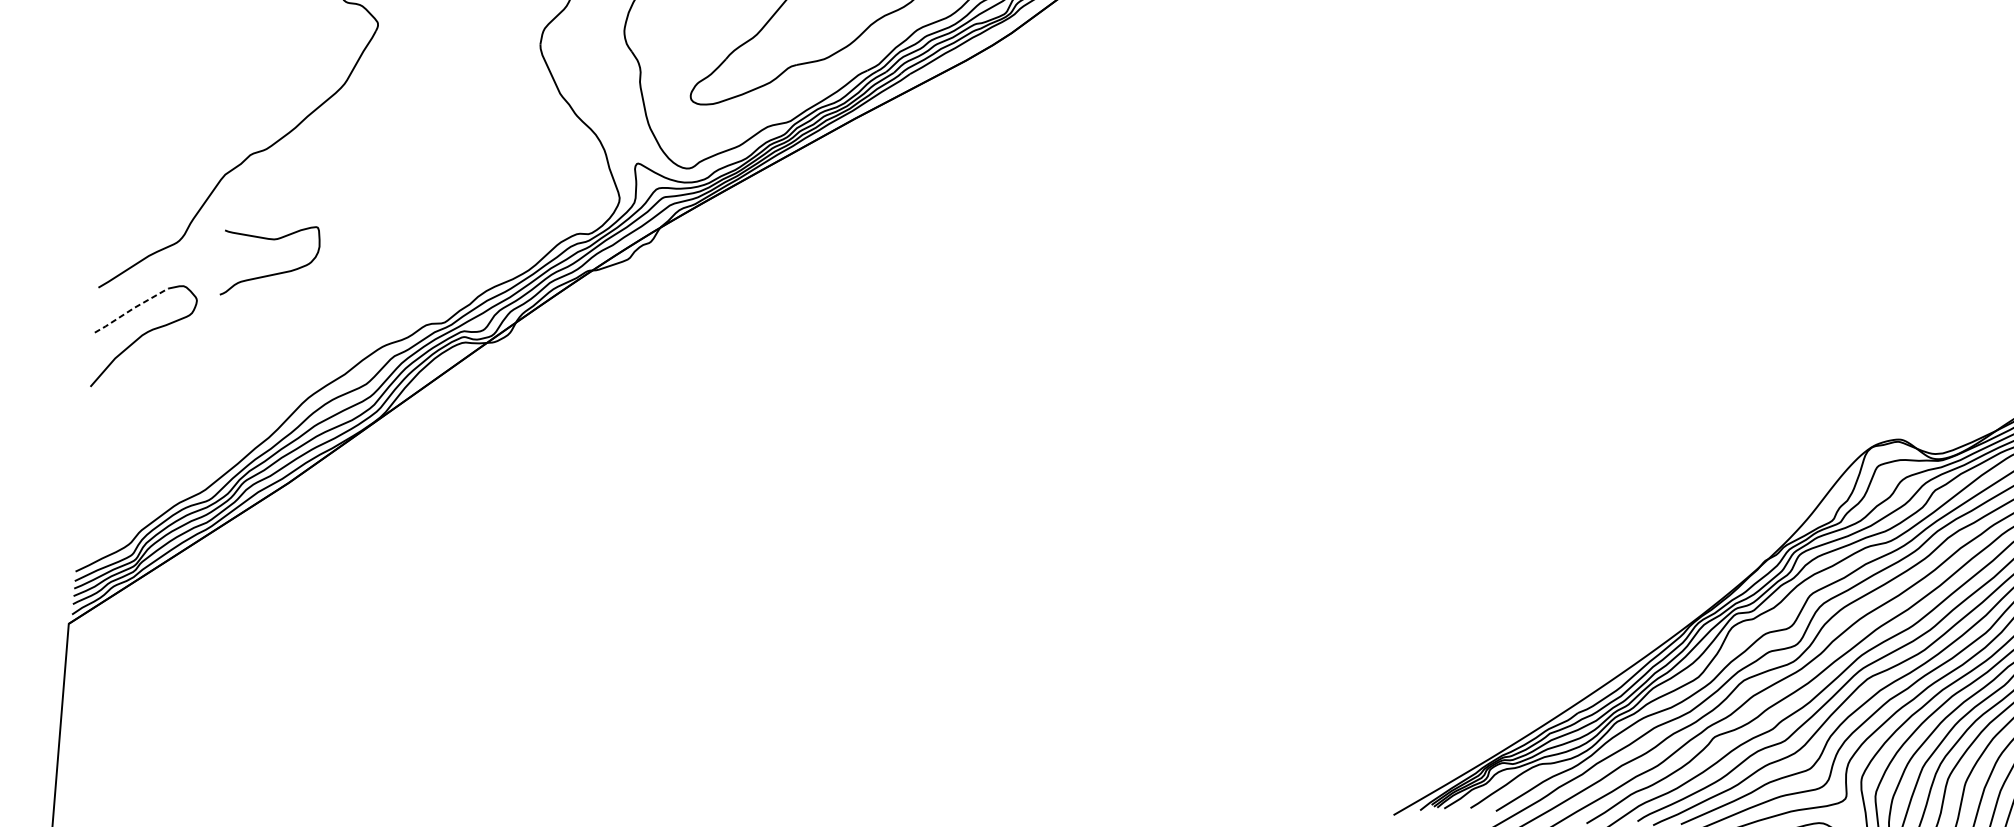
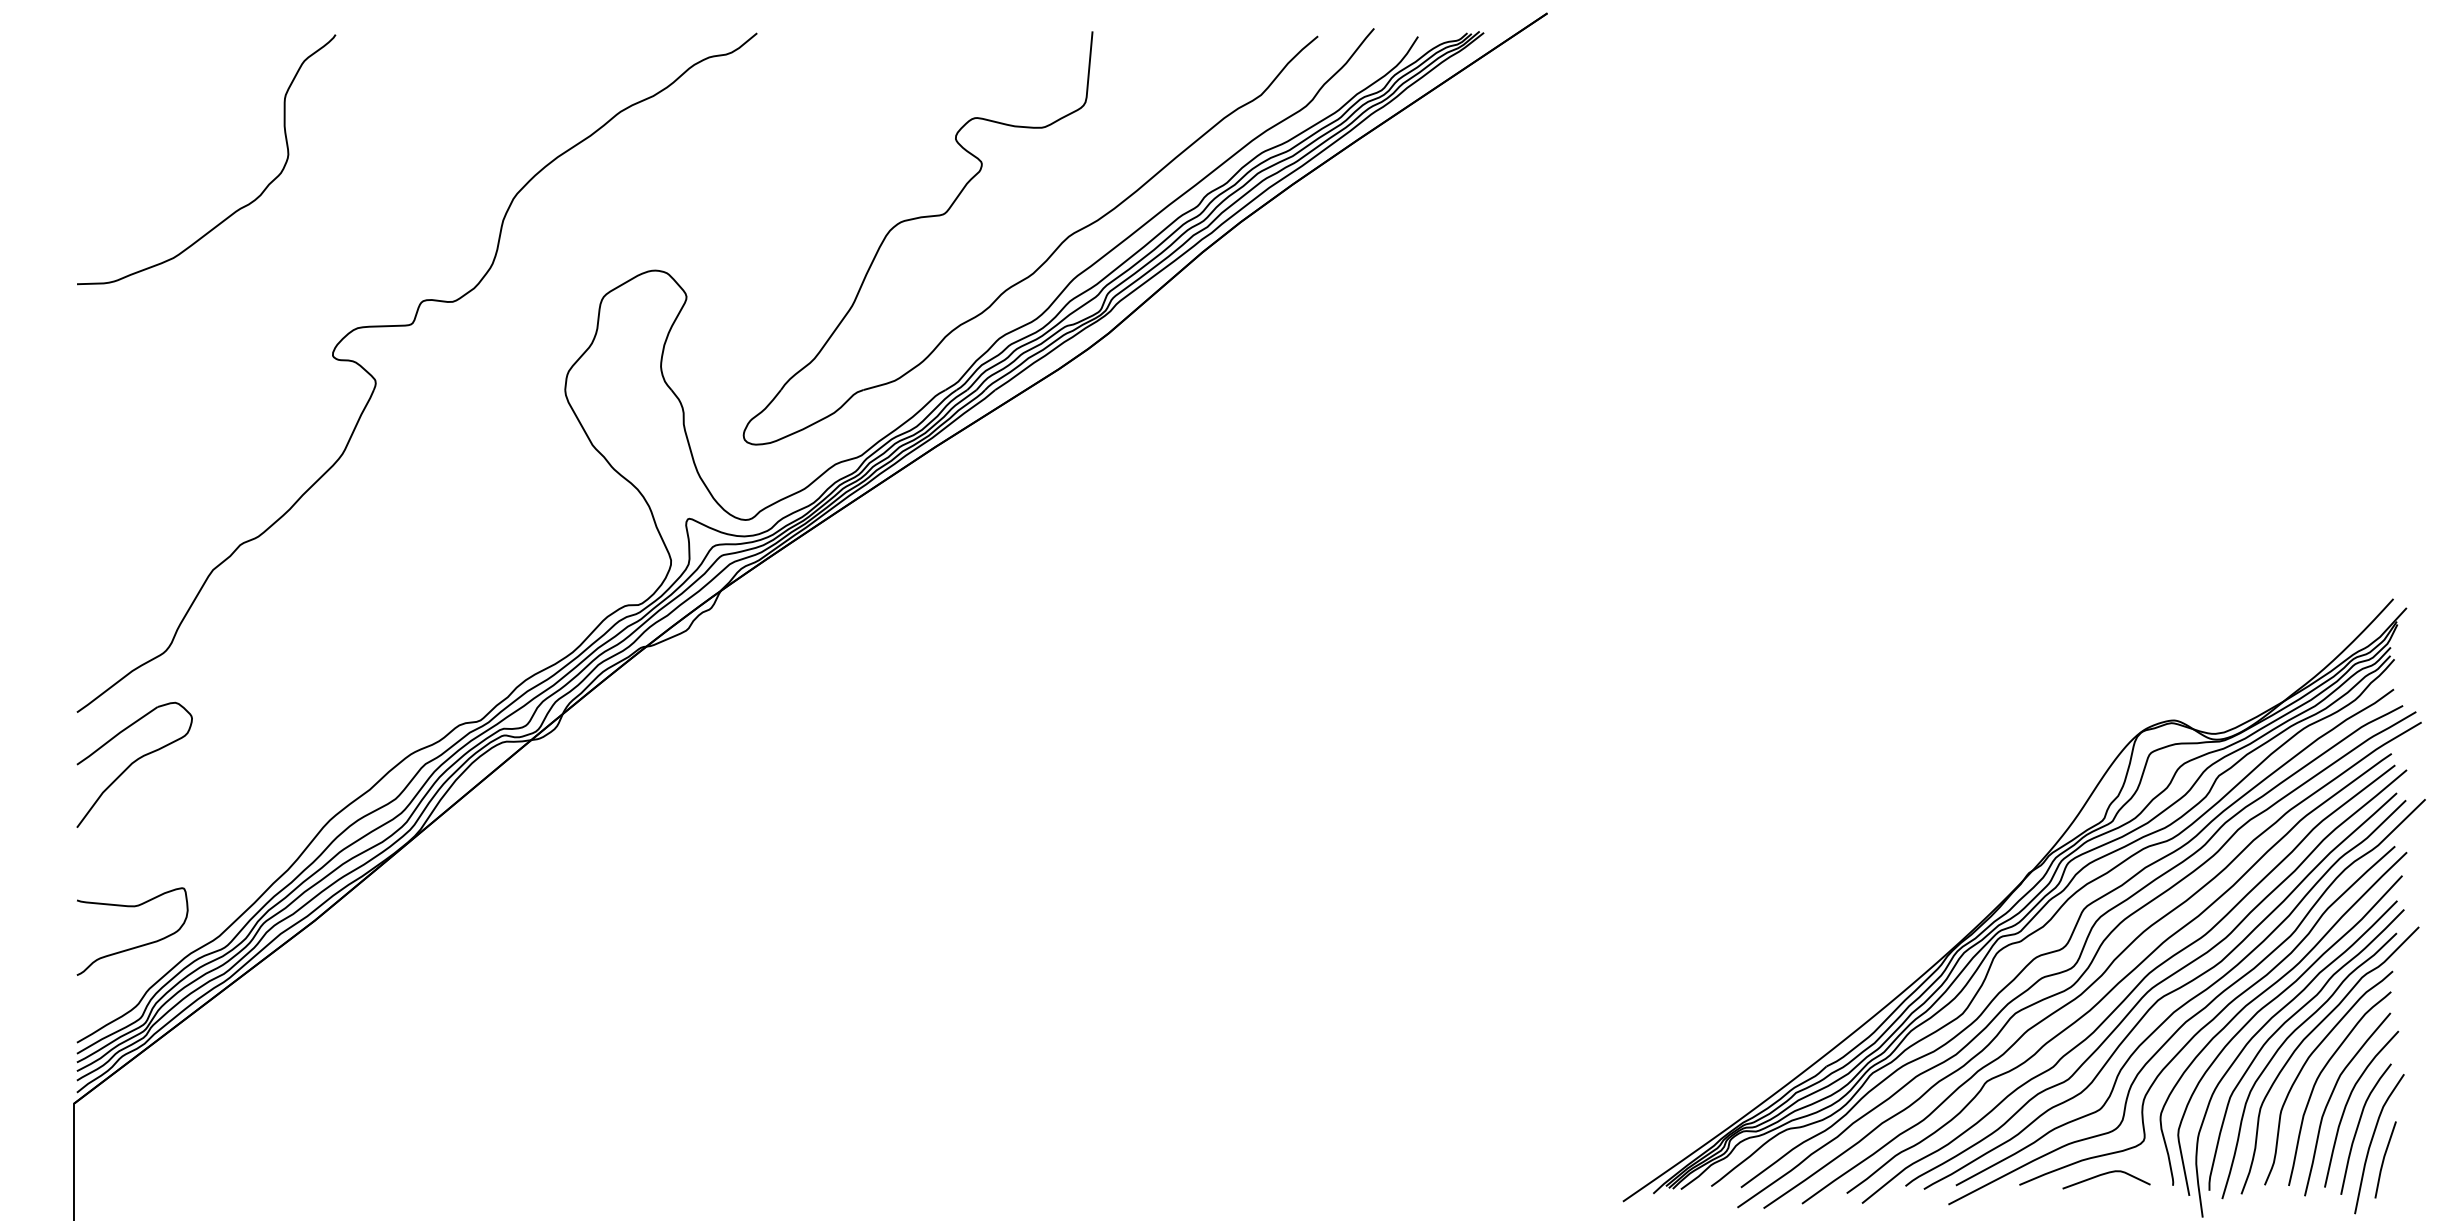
curve: (274, 273) -> (138, 945), moved
line: (131, 309) -> (117, 734), dashed -> solid

